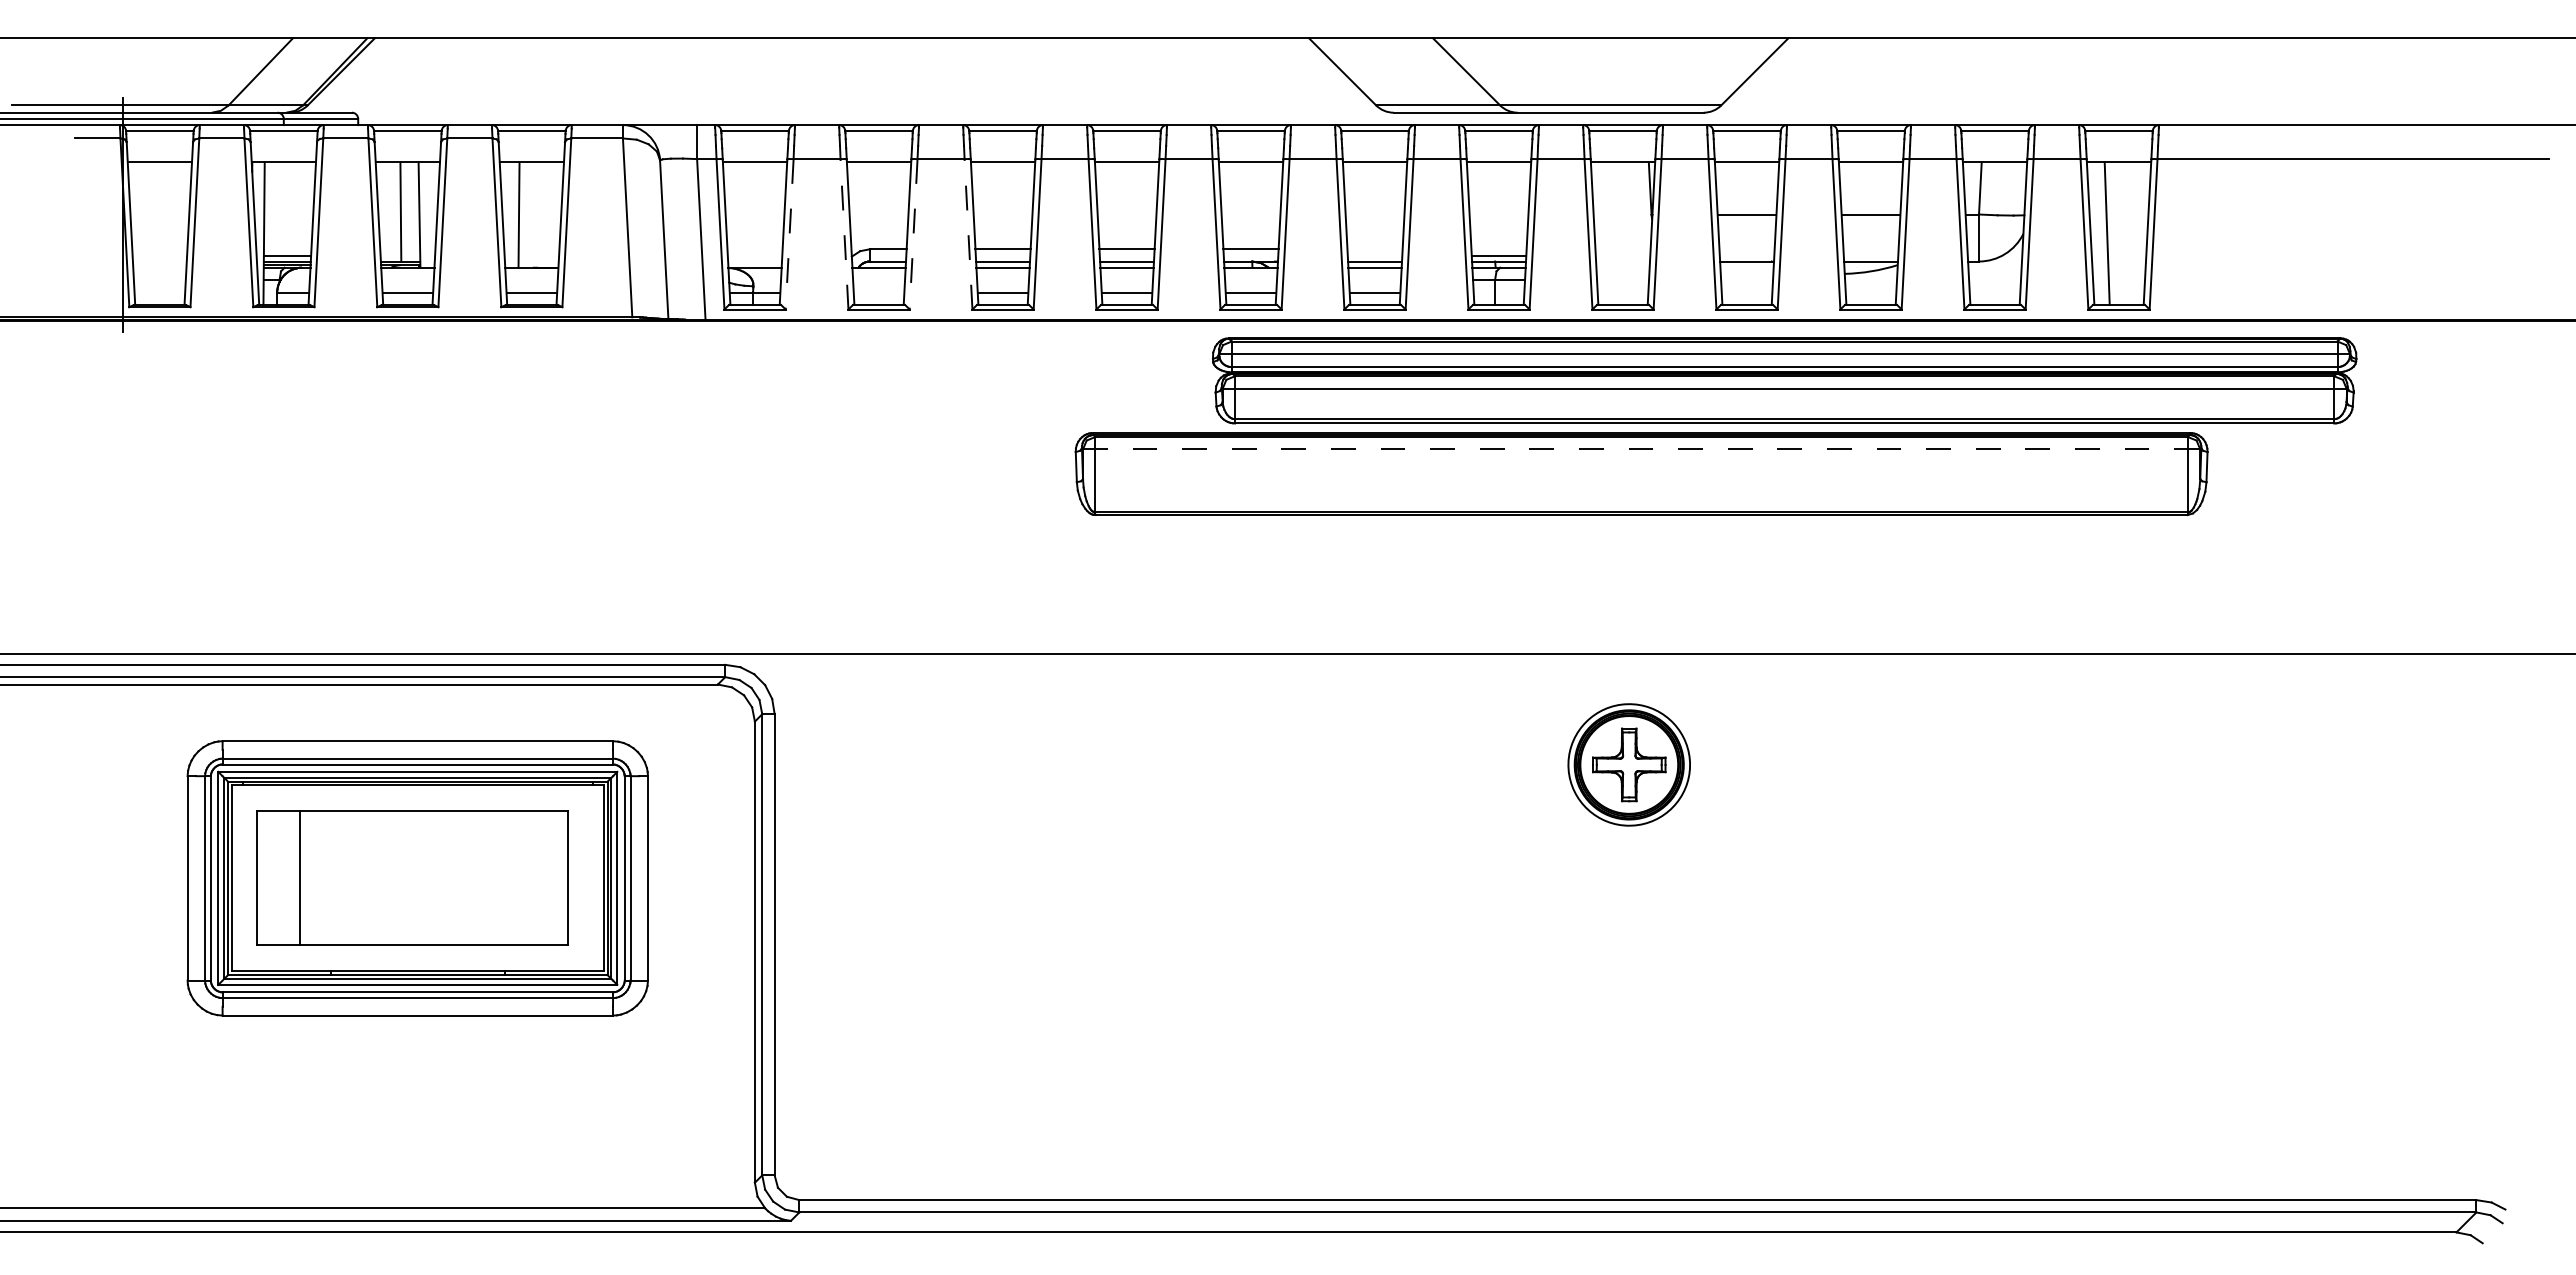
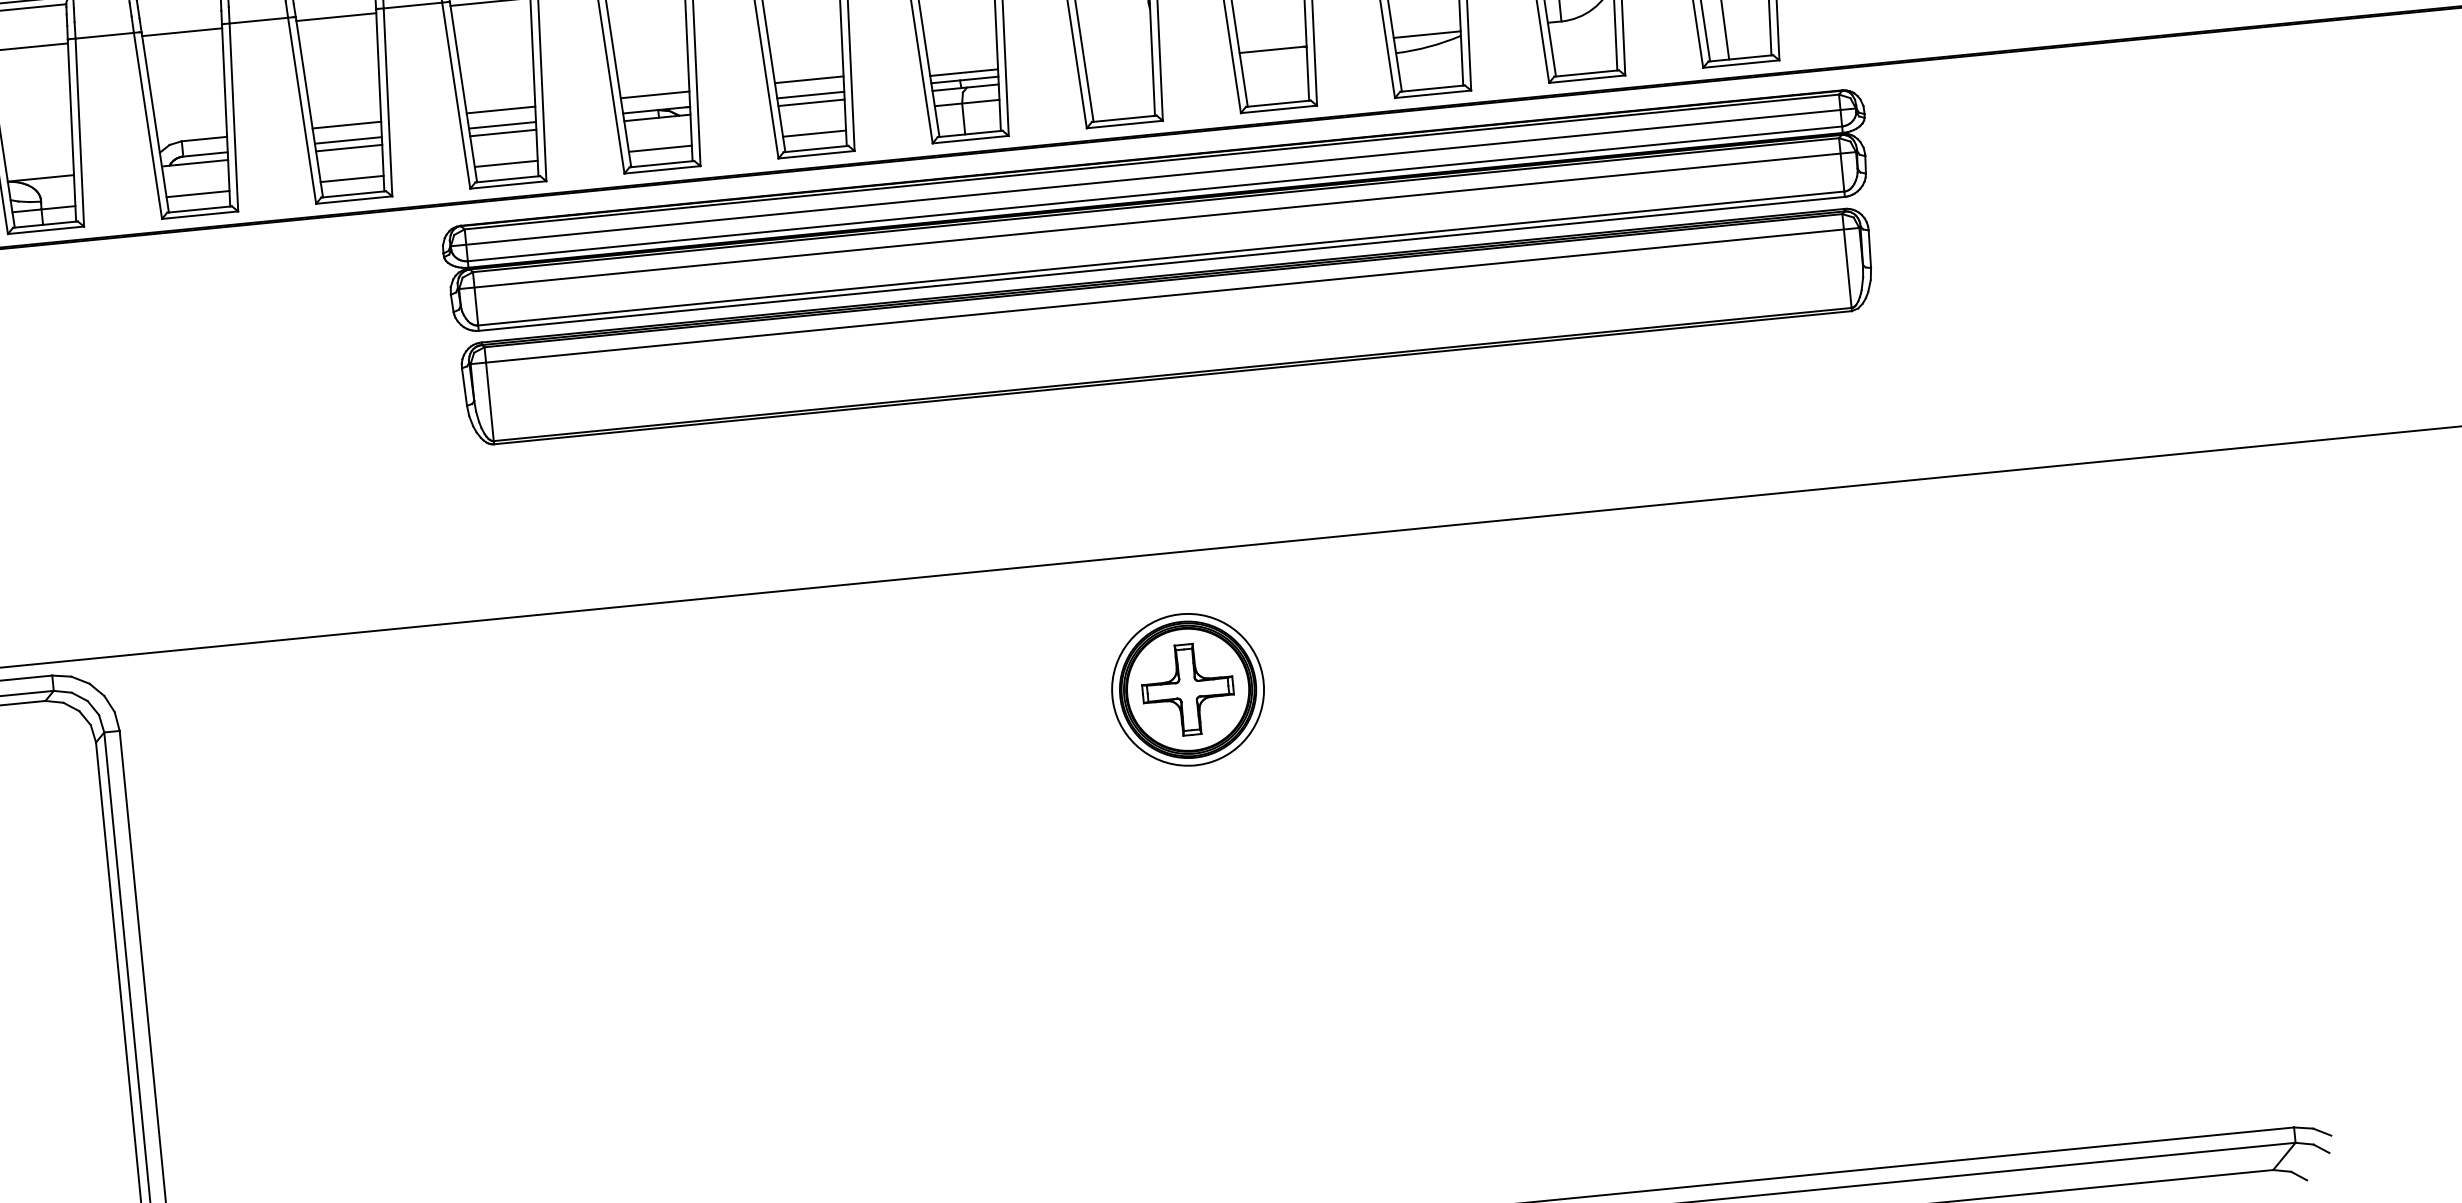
line: (844, 233) -> (147, 124), dashed -> solid
line: (968, 233) -> (302, 109), dashed -> solid
line: (789, 234) -> (79, 132), dashed -> solid
line: (913, 234) -> (233, 117), dashed -> solid
line: (1374, 249) -> (808, 80), added
line: (878, 292) -> (197, 194), added
part: (1784, 380) -> (1156, 210), moved
line: (1641, 449) -> (1164, 296), dashed -> solid

